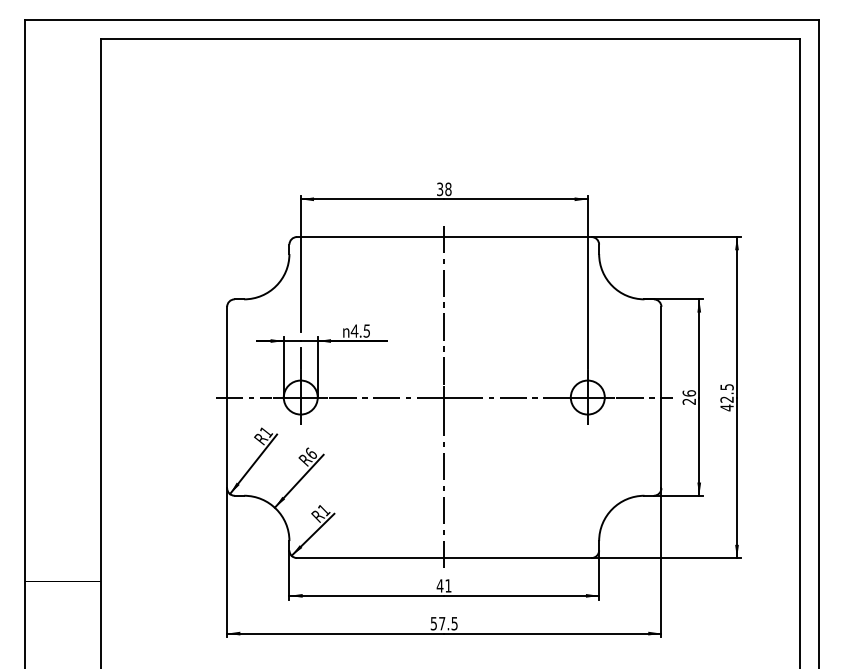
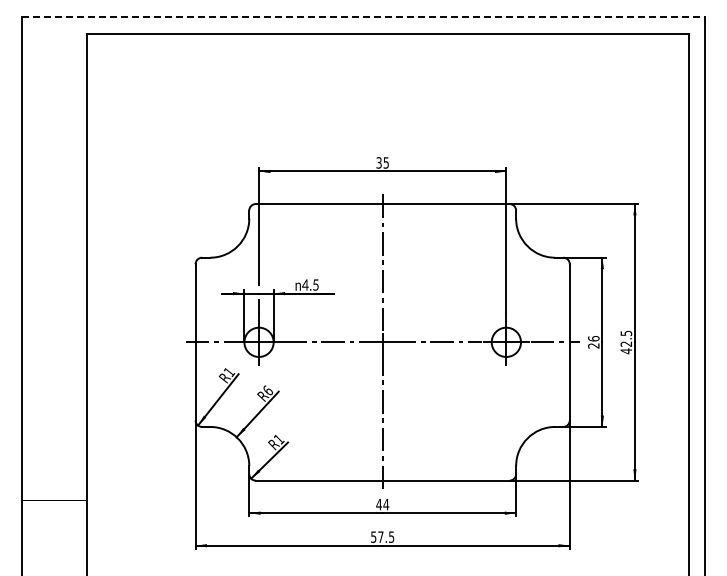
line: (422, 20) -> (363, 17), solid -> dashed
text: (447, 188) -> (385, 162), 38 -> 35
text: (448, 585) -> (386, 504), 41 -> 44

